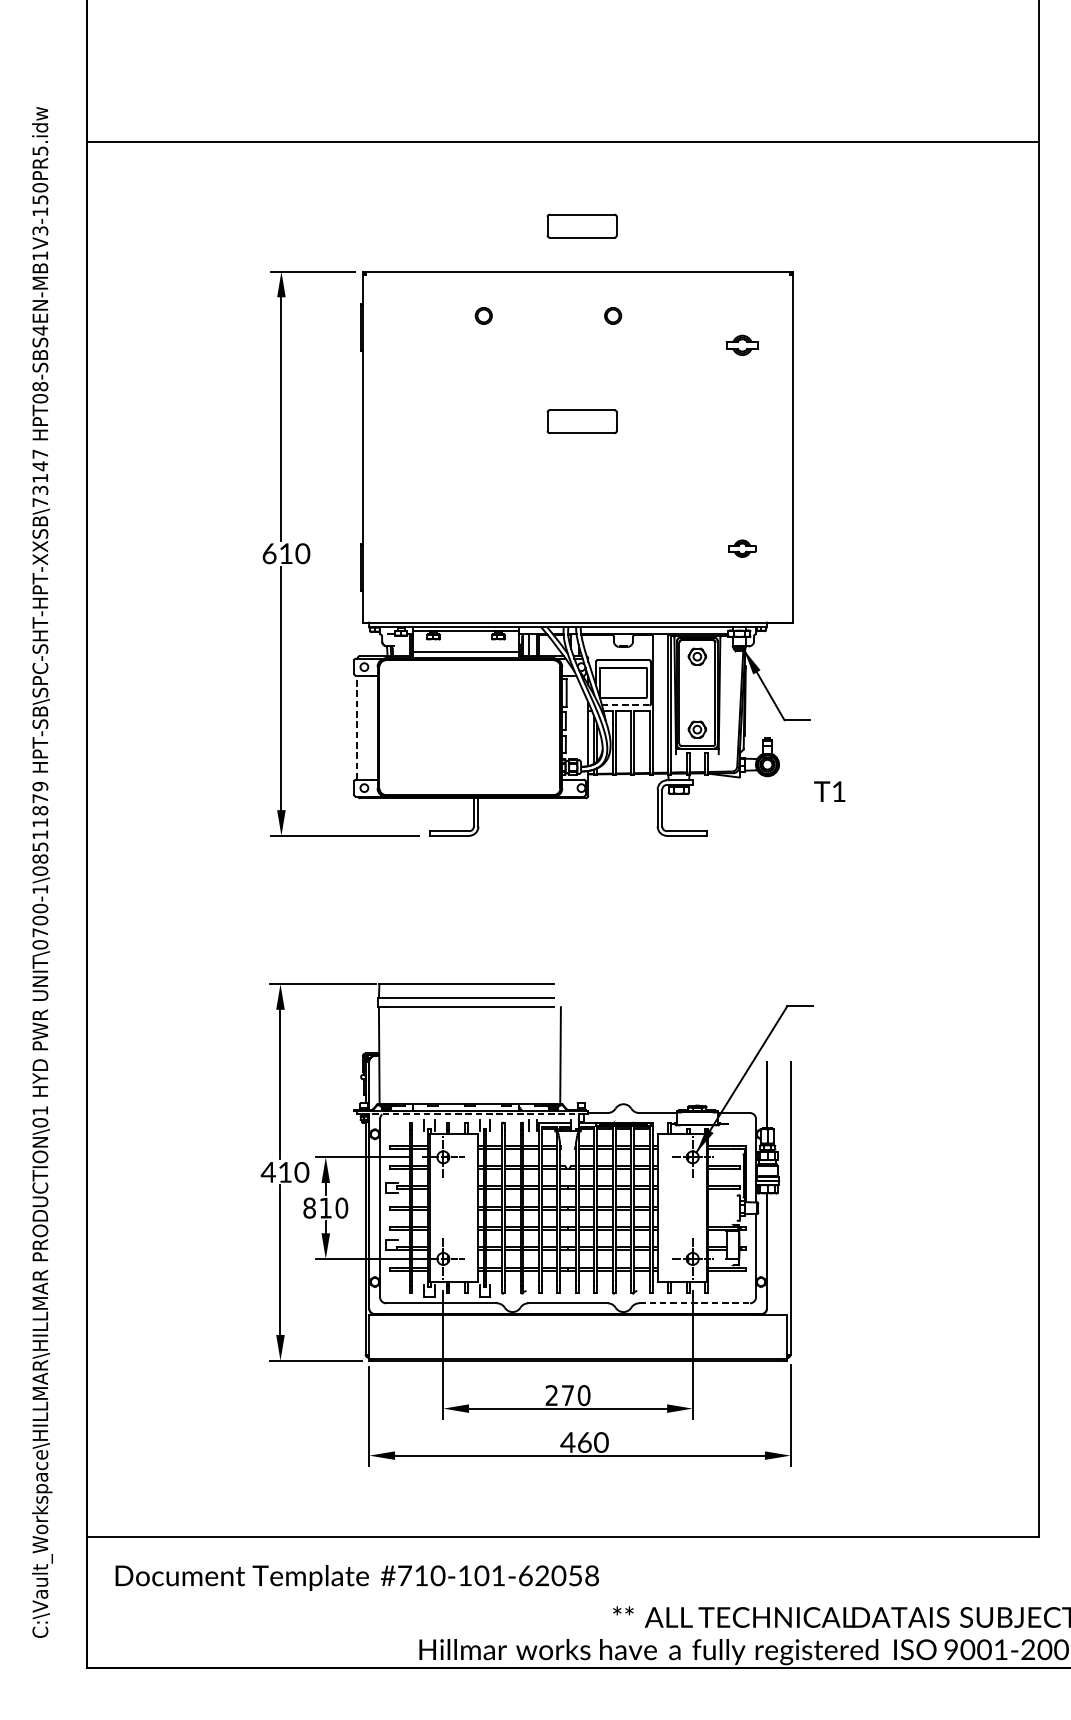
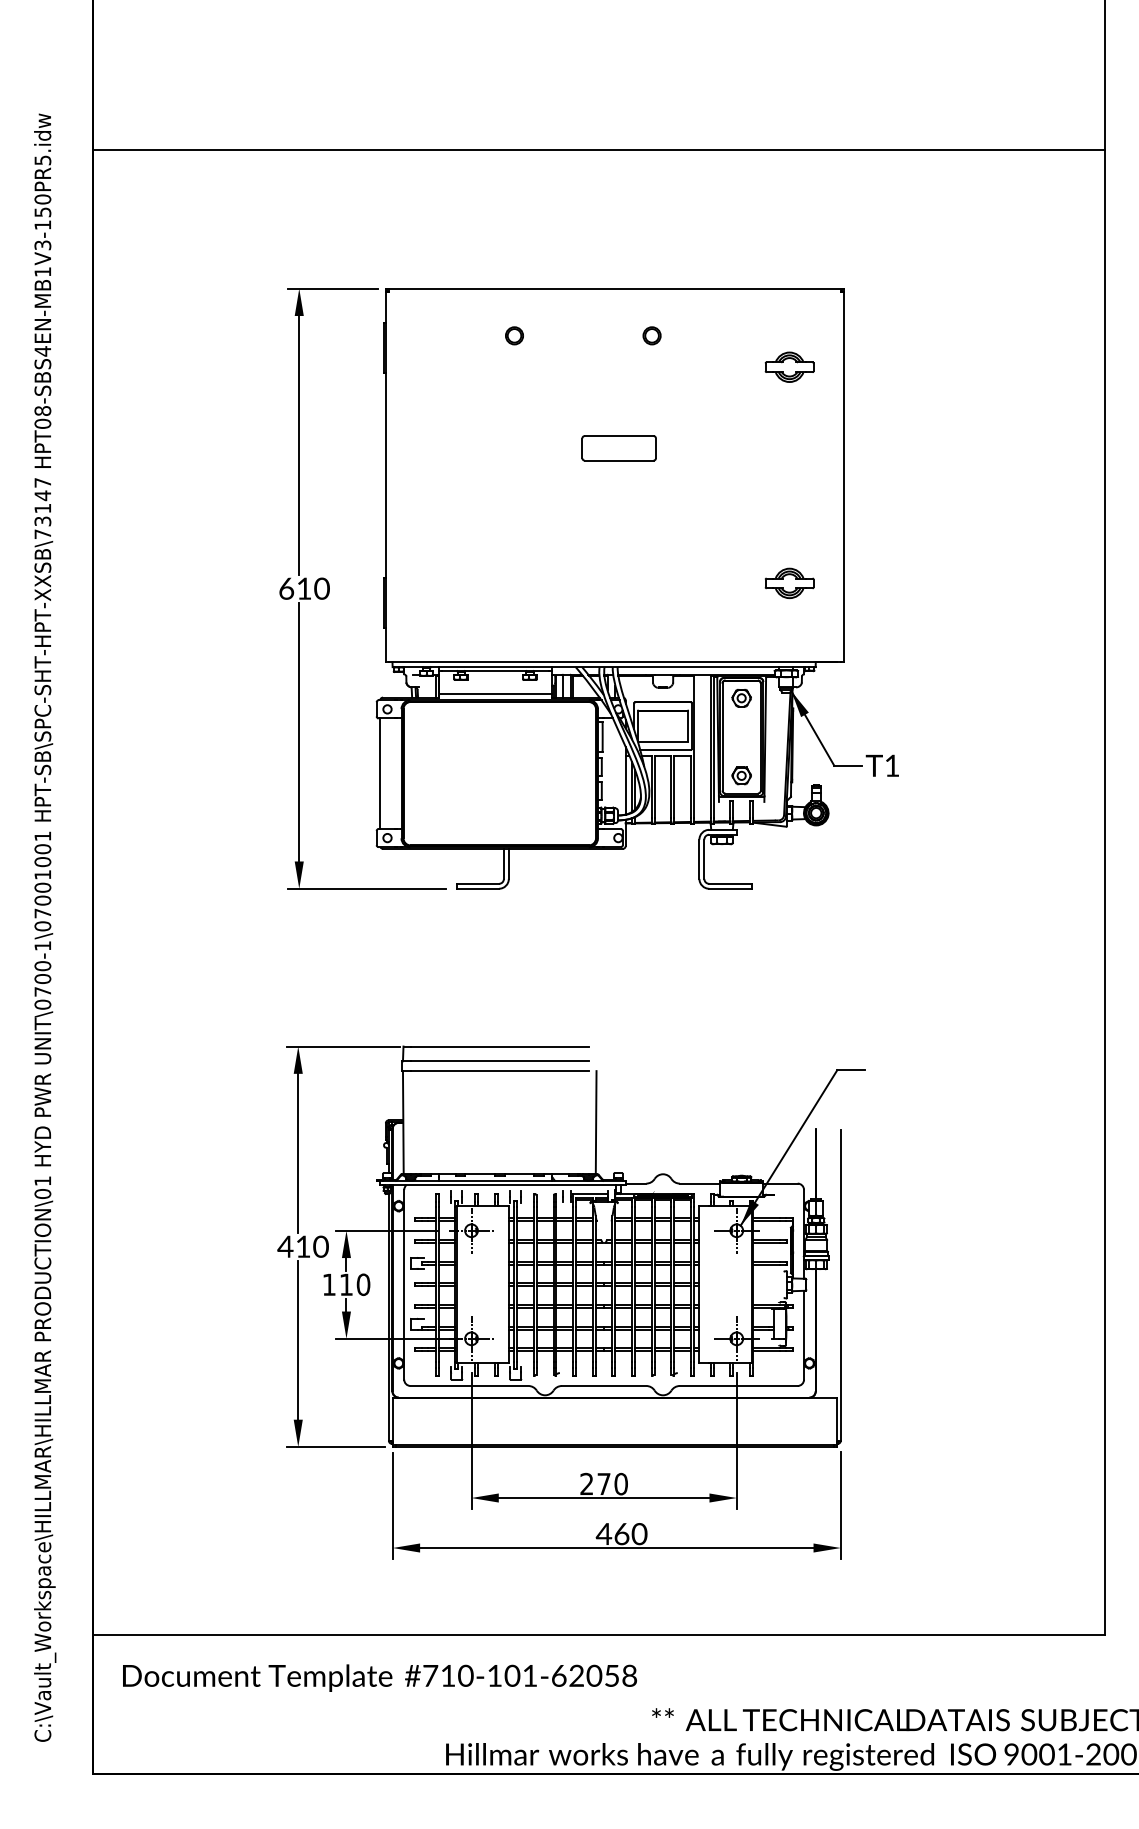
part: (581, 226) -> (618, 240), removed
part: (742, 344) -> (789, 366), size x1.43
part: (742, 548) -> (789, 583), size x1.67
line: (624, 705) -> (664, 750), dashed -> solid
line: (357, 727) -> (380, 773), dashed -> solid
text: (828, 791) -> (881, 765), moved
text: (40, 822) -> (42, 874), UNIT\0700-1\08511879 -> UNIT\0700-1\07001001
line: (472, 1114) -> (502, 1185), dashed -> solid
text: (308, 1207) -> (328, 1284), 810 -> 110
line: (694, 1302) -> (738, 1385), dashed -> solid

